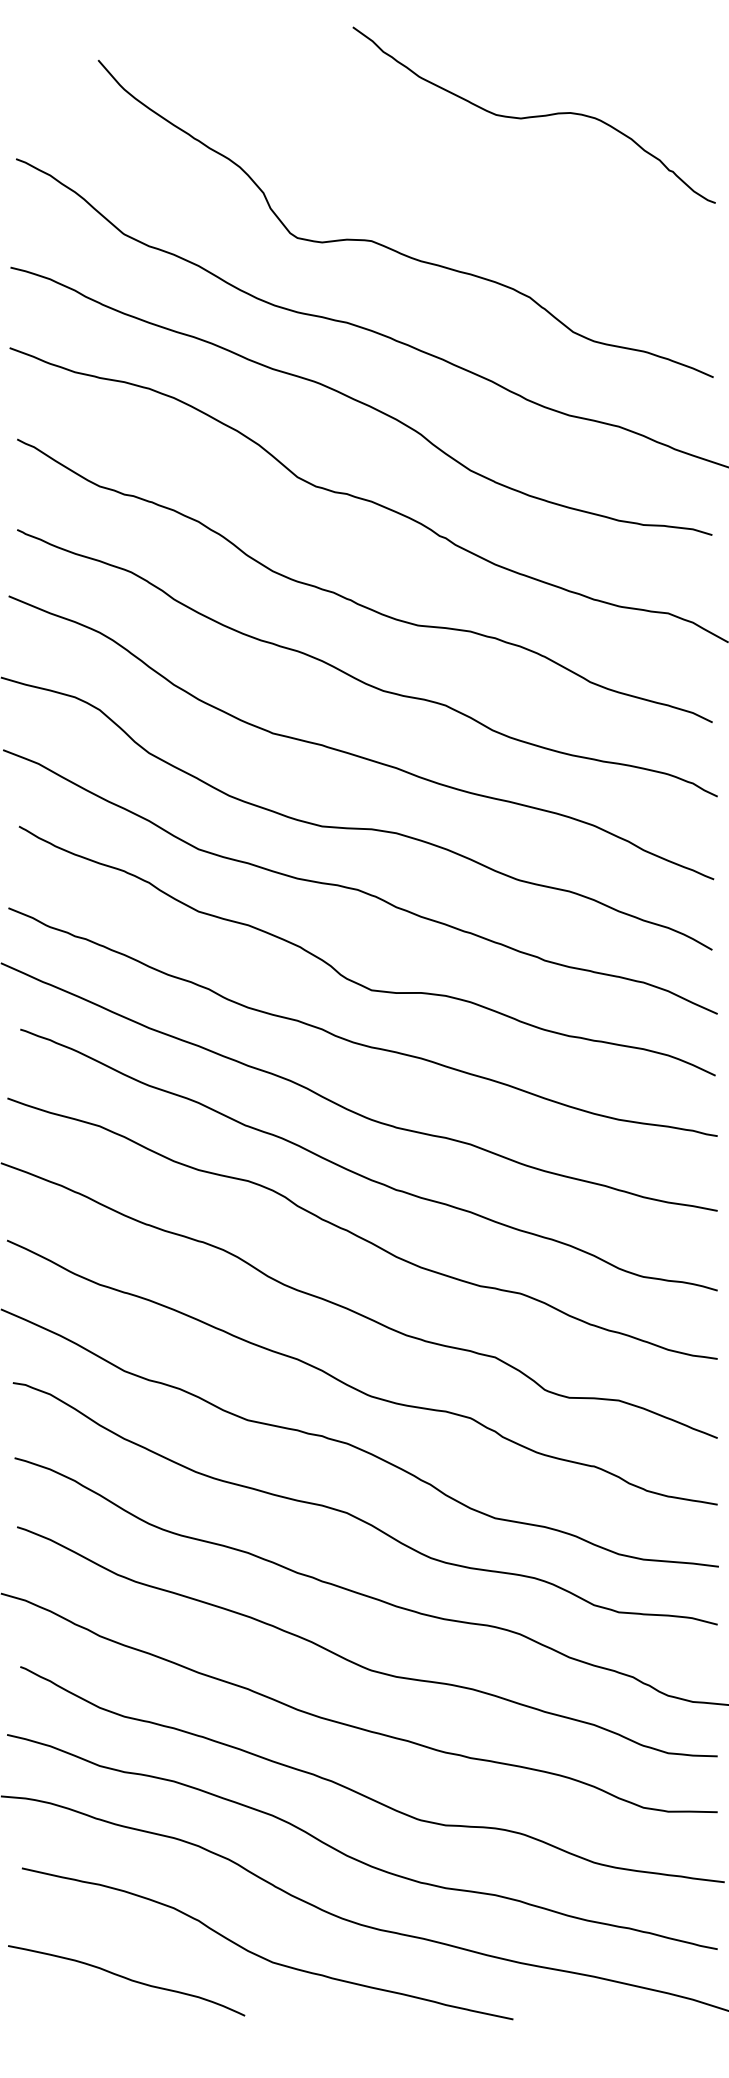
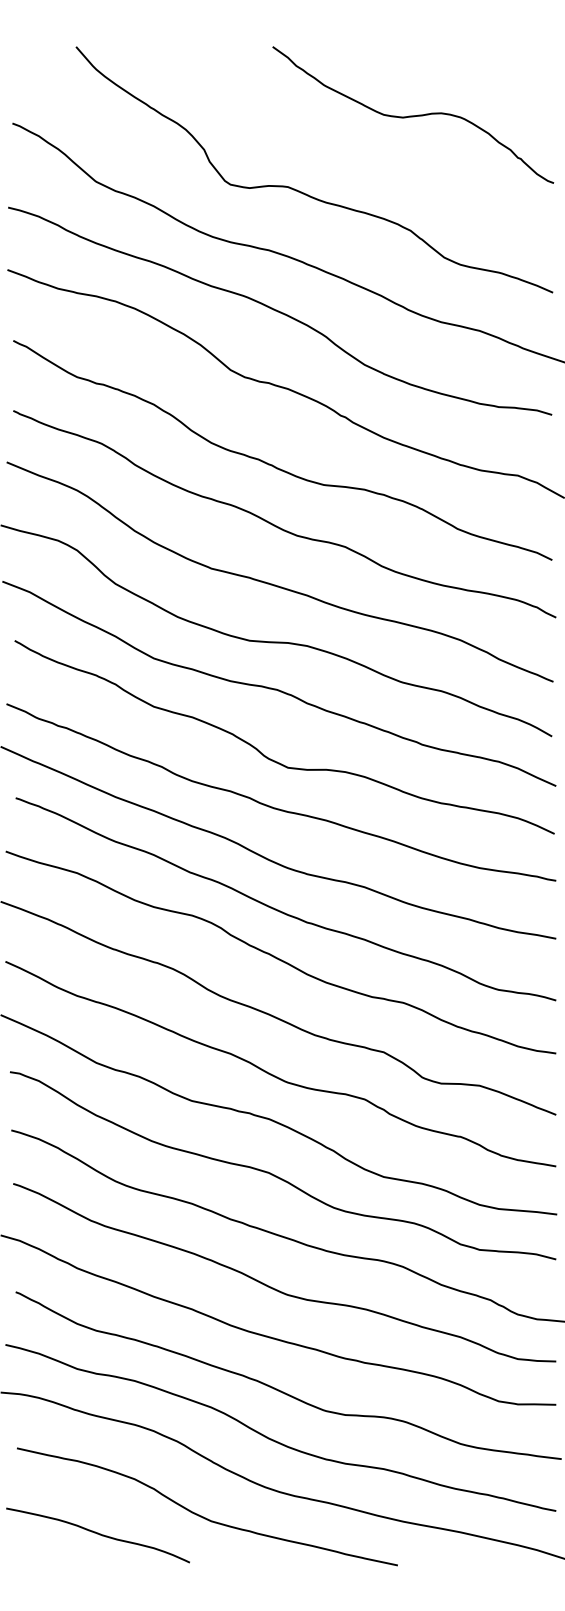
curve: (534, 115) -> (413, 115), moved

